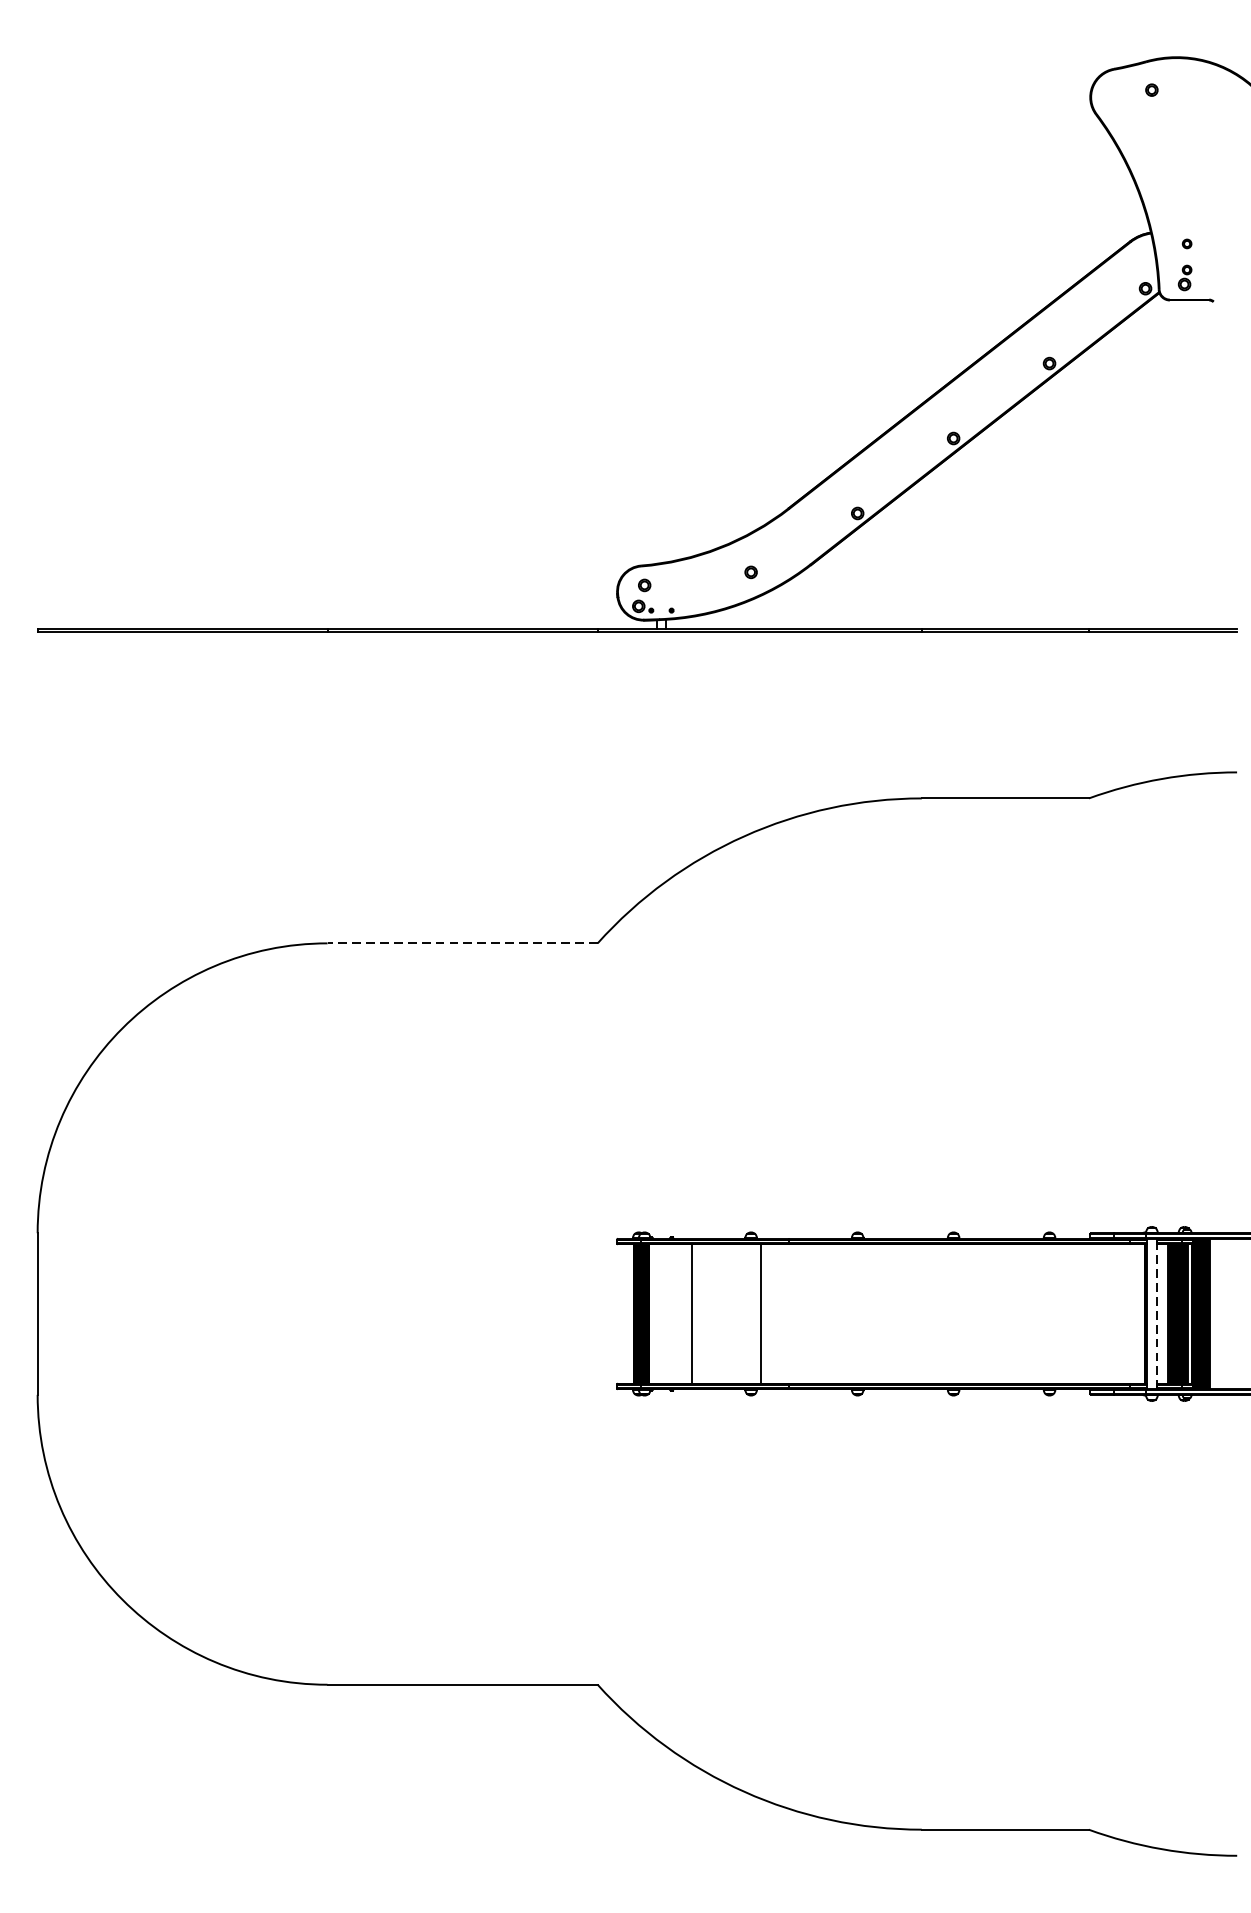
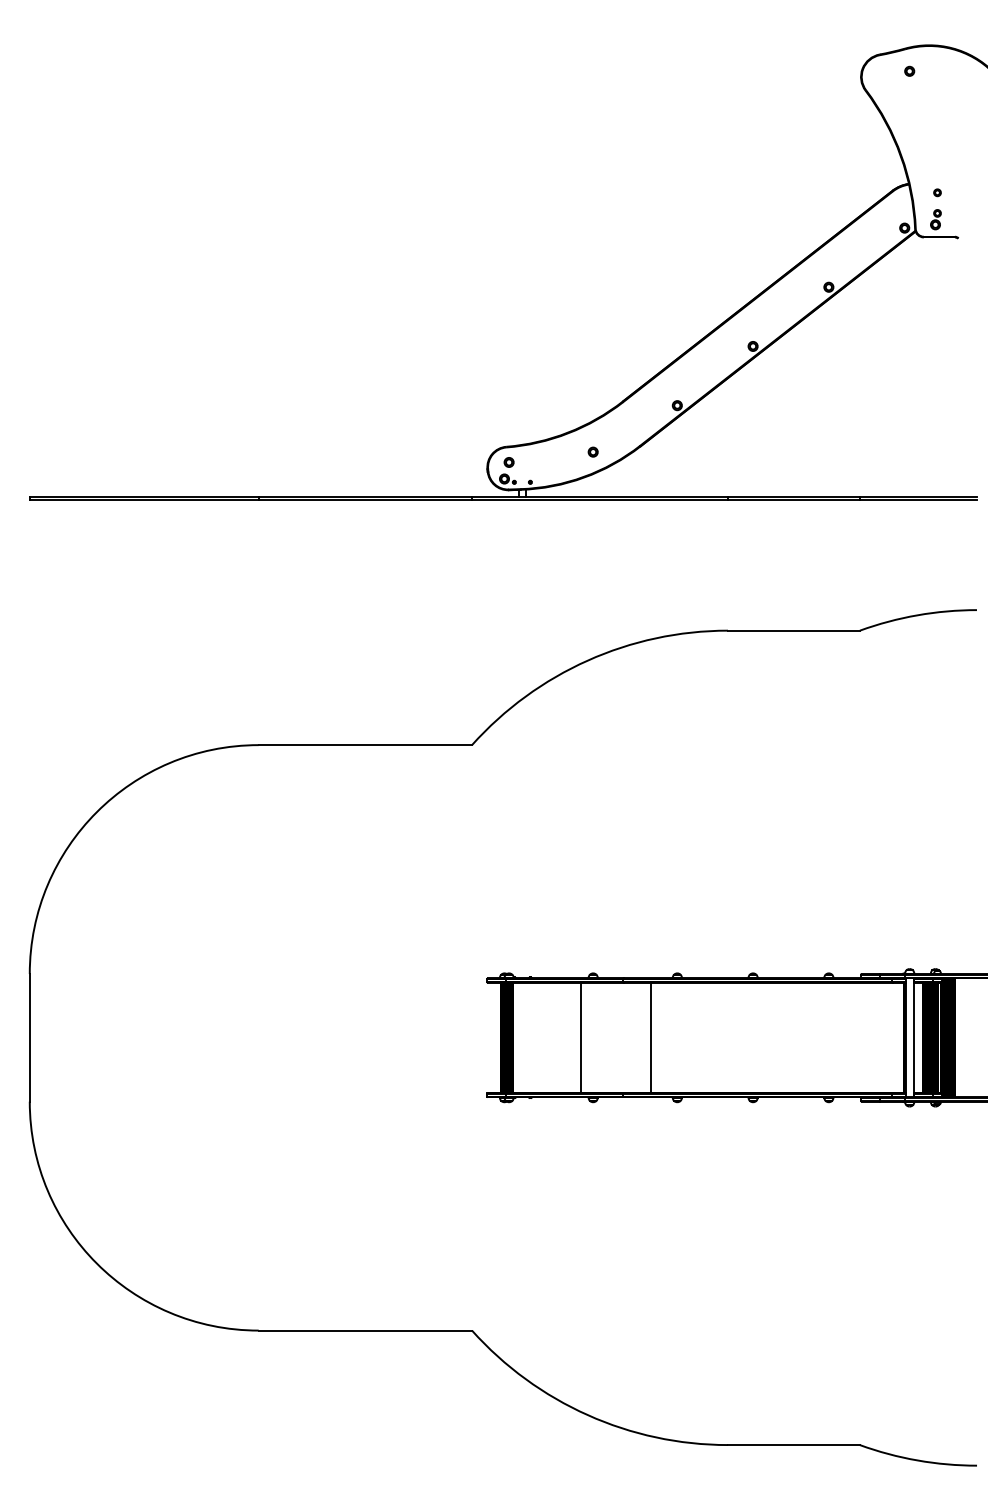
line: (462, 943) -> (365, 745), dashed -> solid
line: (691, 1313) -> (580, 1037), moved
line: (760, 1313) -> (650, 1037), moved
line: (1156, 1313) -> (913, 1037), dashed -> solid

